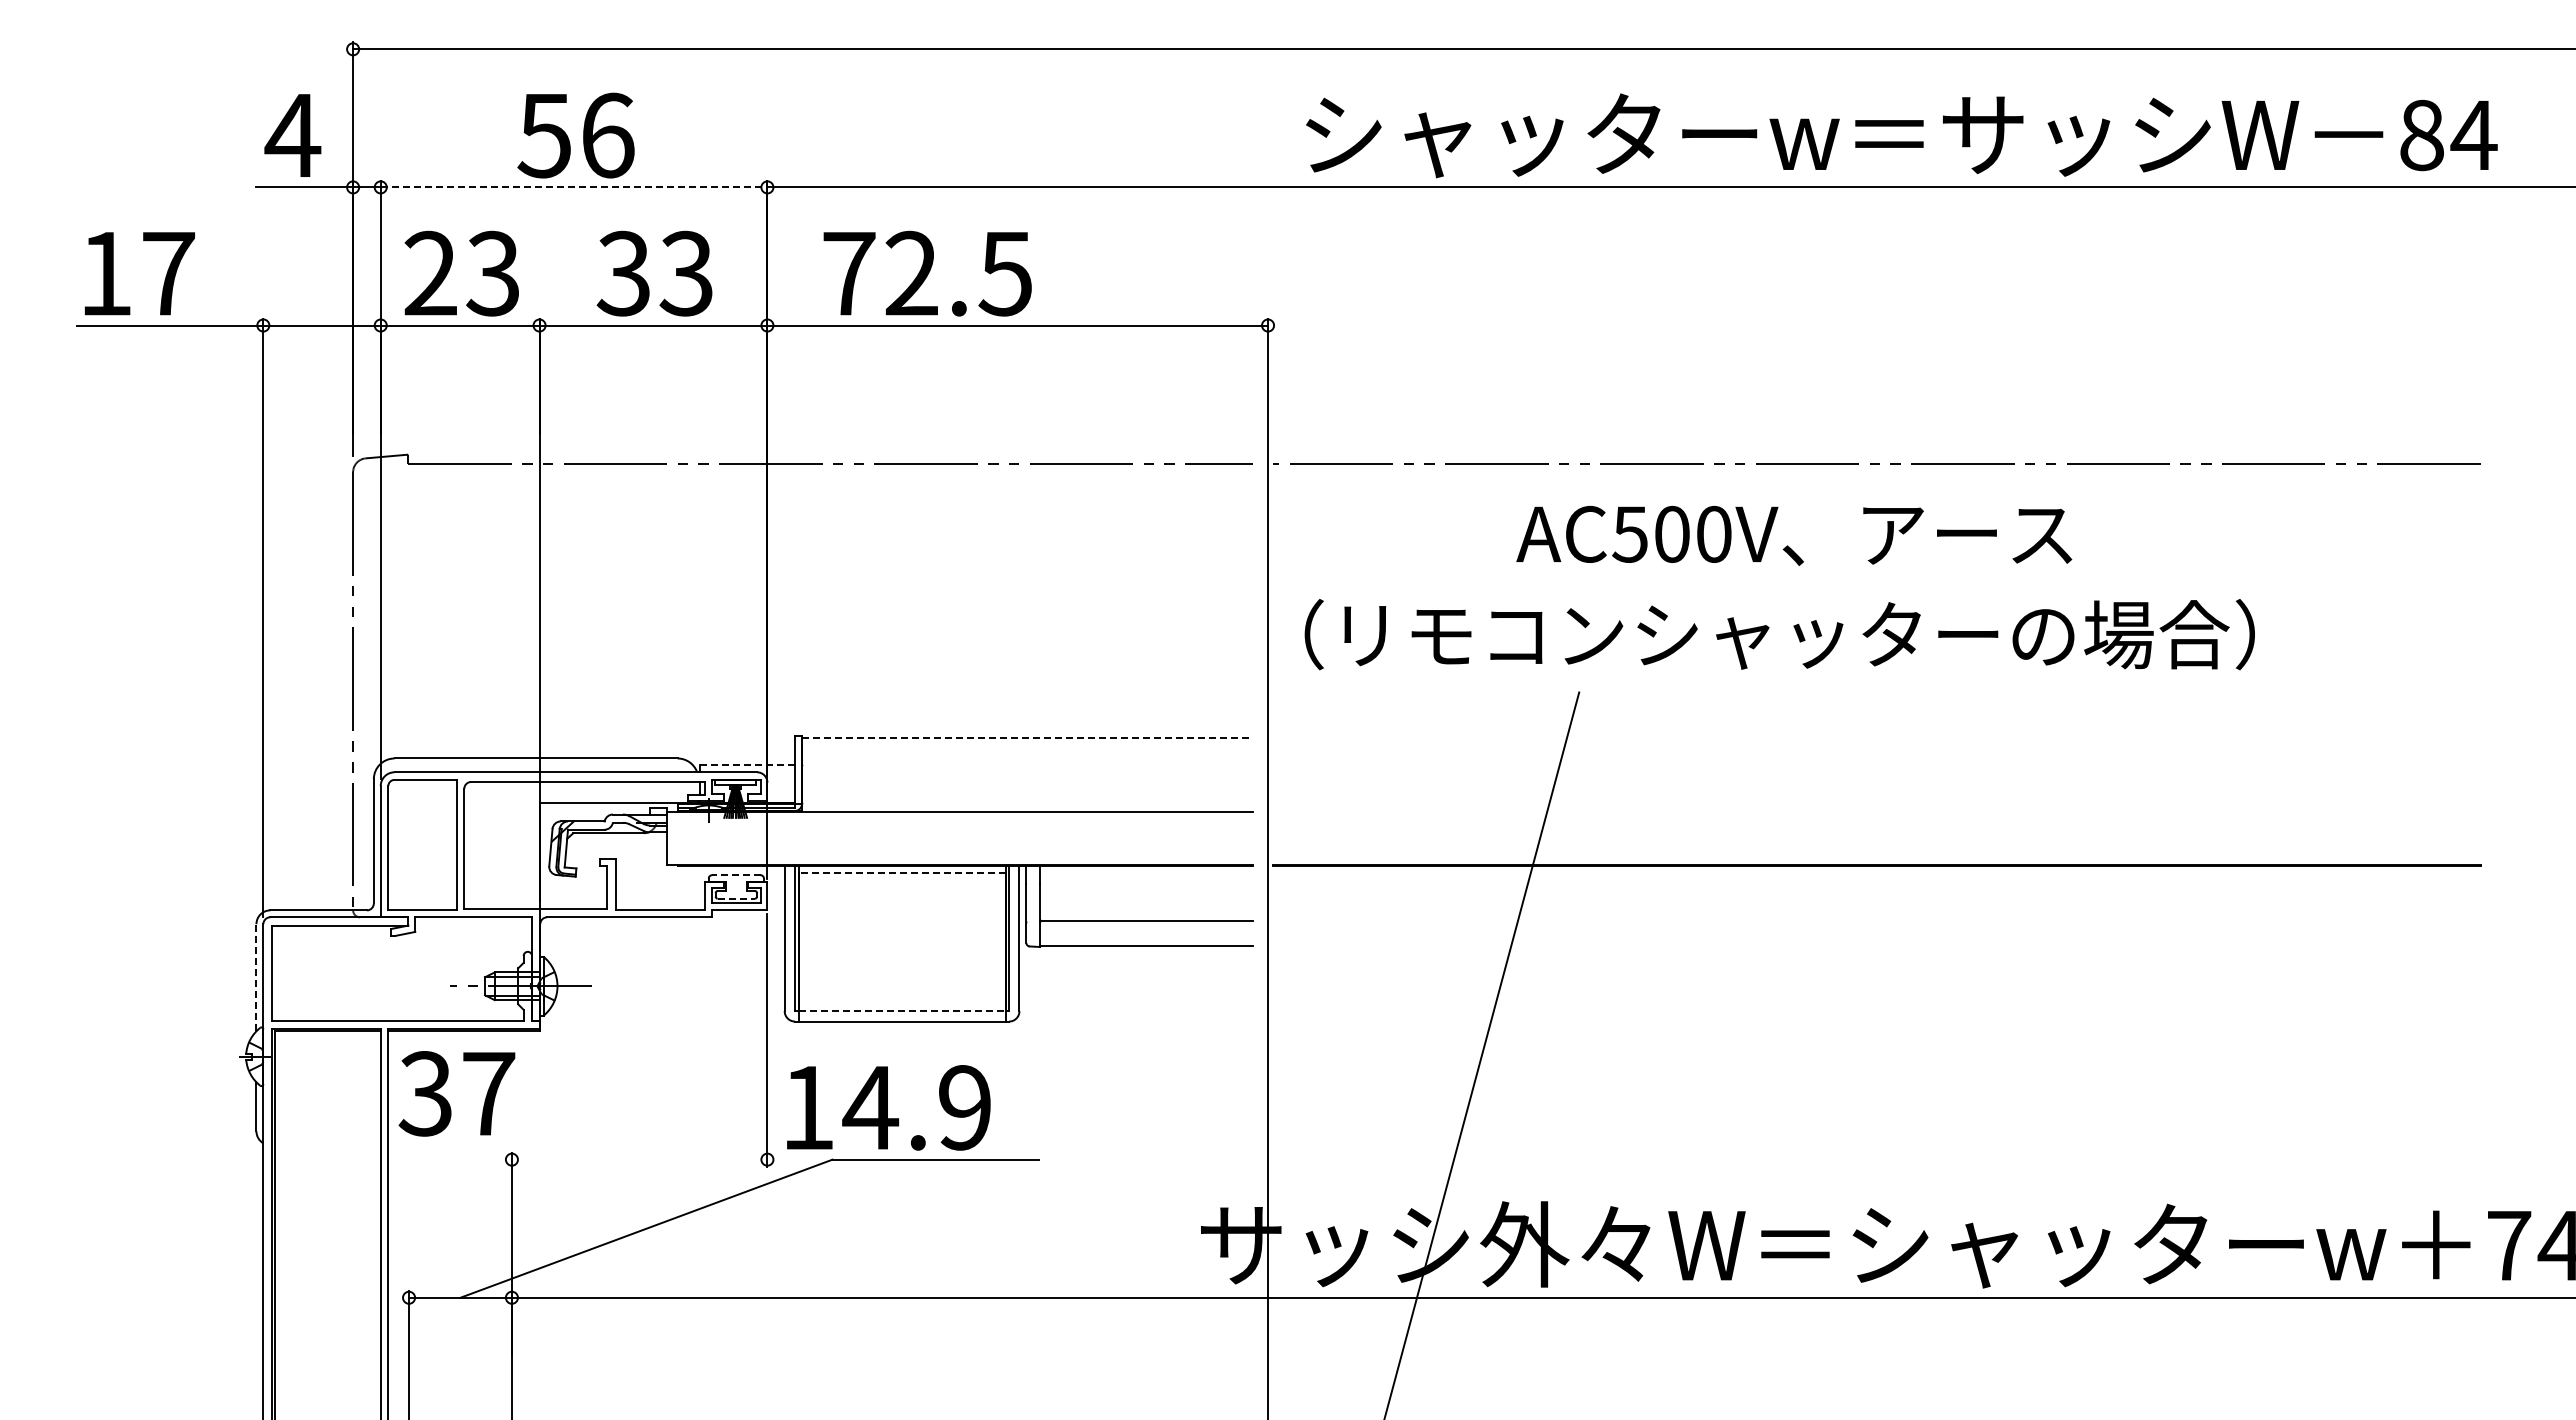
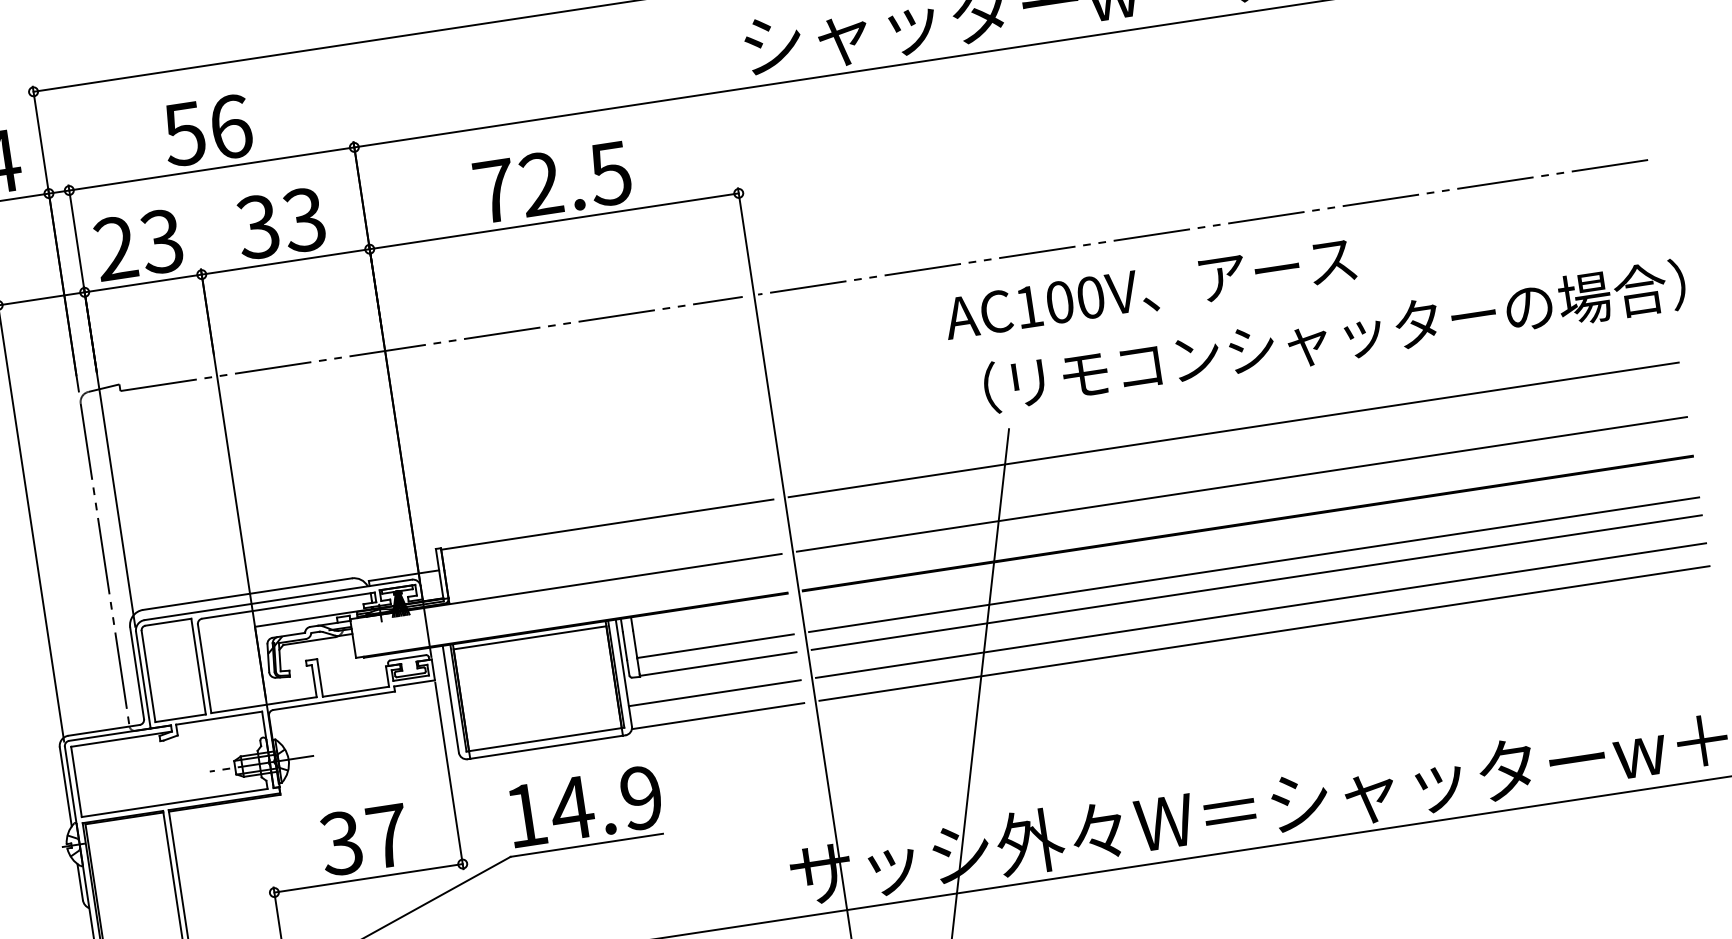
line: (574, 187) -> (212, 168), dashed -> solid
text: (927, 273) -> (552, 182), moved
text: (1629, 534) -> (1028, 307), AC500V -> AC100V
text: (1779, 634) -> (1334, 336), moved
line: (1027, 738) -> (607, 524), dashed -> solid
line: (1876, 738) -> (1233, 429), added
line: (747, 765) -> (404, 575), dashed -> solid
line: (1876, 812) -> (1241, 484), added
line: (902, 873) -> (530, 638), dashed -> solid
line: (735, 875) -> (407, 658), dashed -> solid
line: (736, 898) -> (410, 675), dashed -> solid
line: (1876, 921) -> (1253, 564), added
line: (1876, 945) -> (1256, 582), added
line: (256, 977) -> (65, 786), dashed -> solid
line: (1135, 983) -> (714, 693), added
line: (1876, 983) -> (1260, 610), added
line: (902, 1011) -> (545, 739), dashed -> solid
line: (1135, 1014) -> (717, 716), added
line: (1876, 1014) -> (1264, 633), added
text: (456, 1093) -> (364, 839), moved
text: (888, 1107) -> (585, 806), moved
line: (639, 1159) -> (368, 878), added

